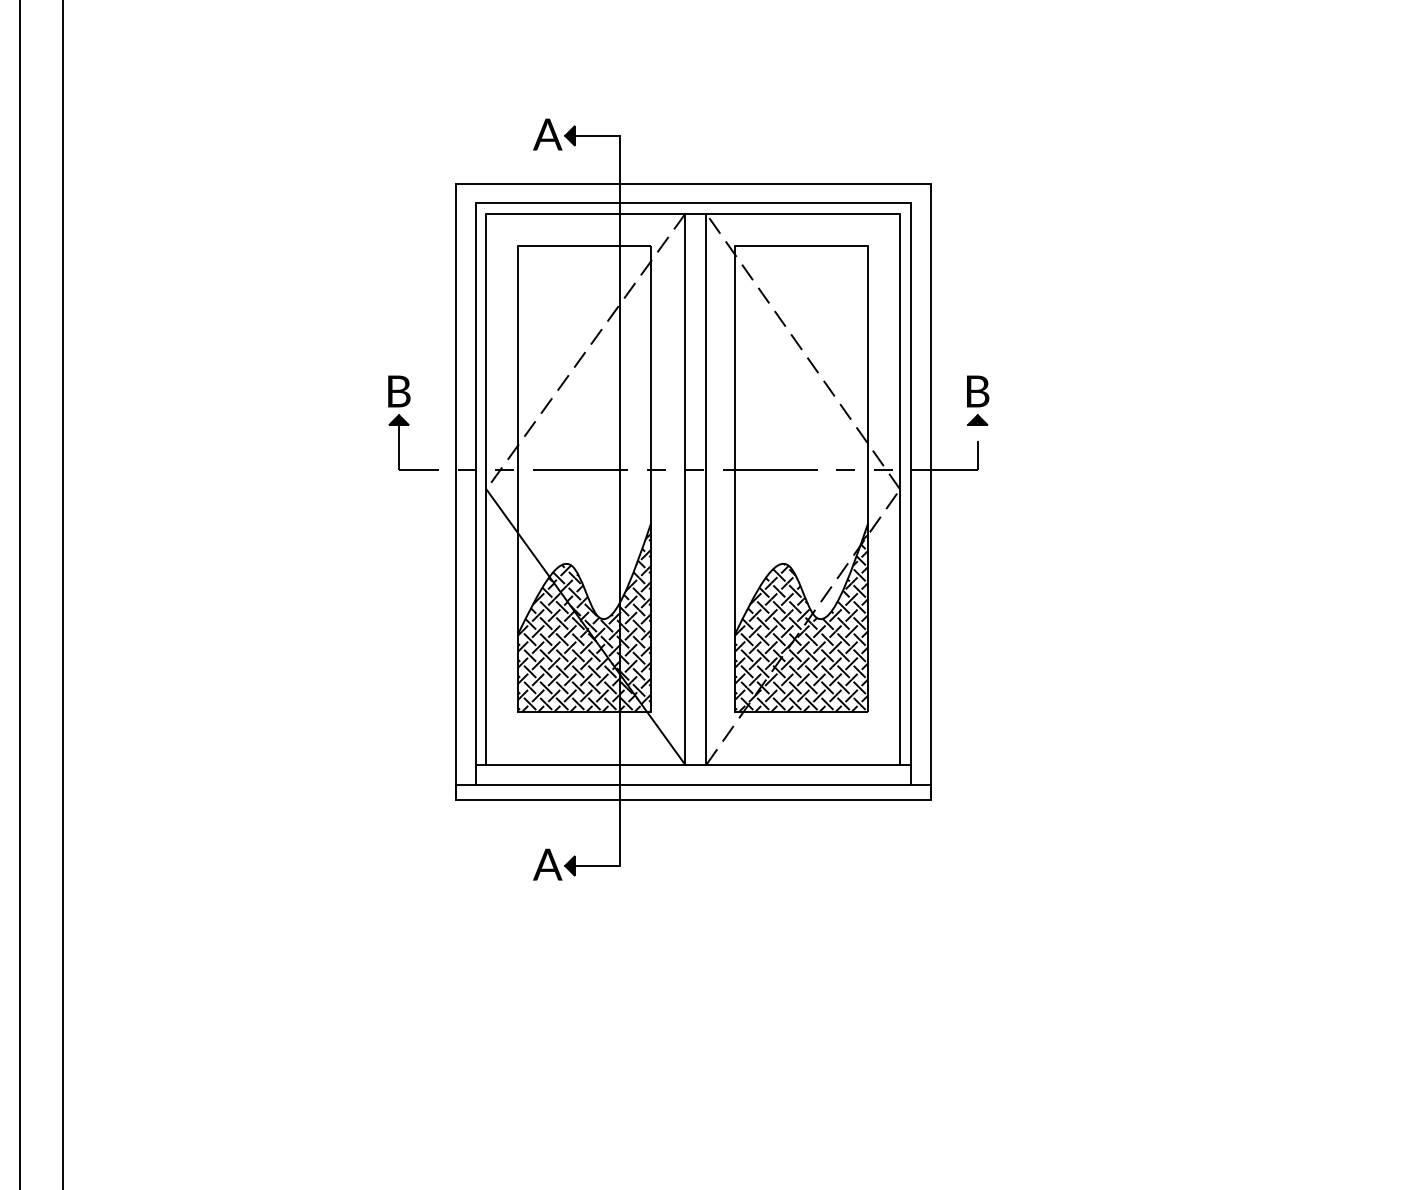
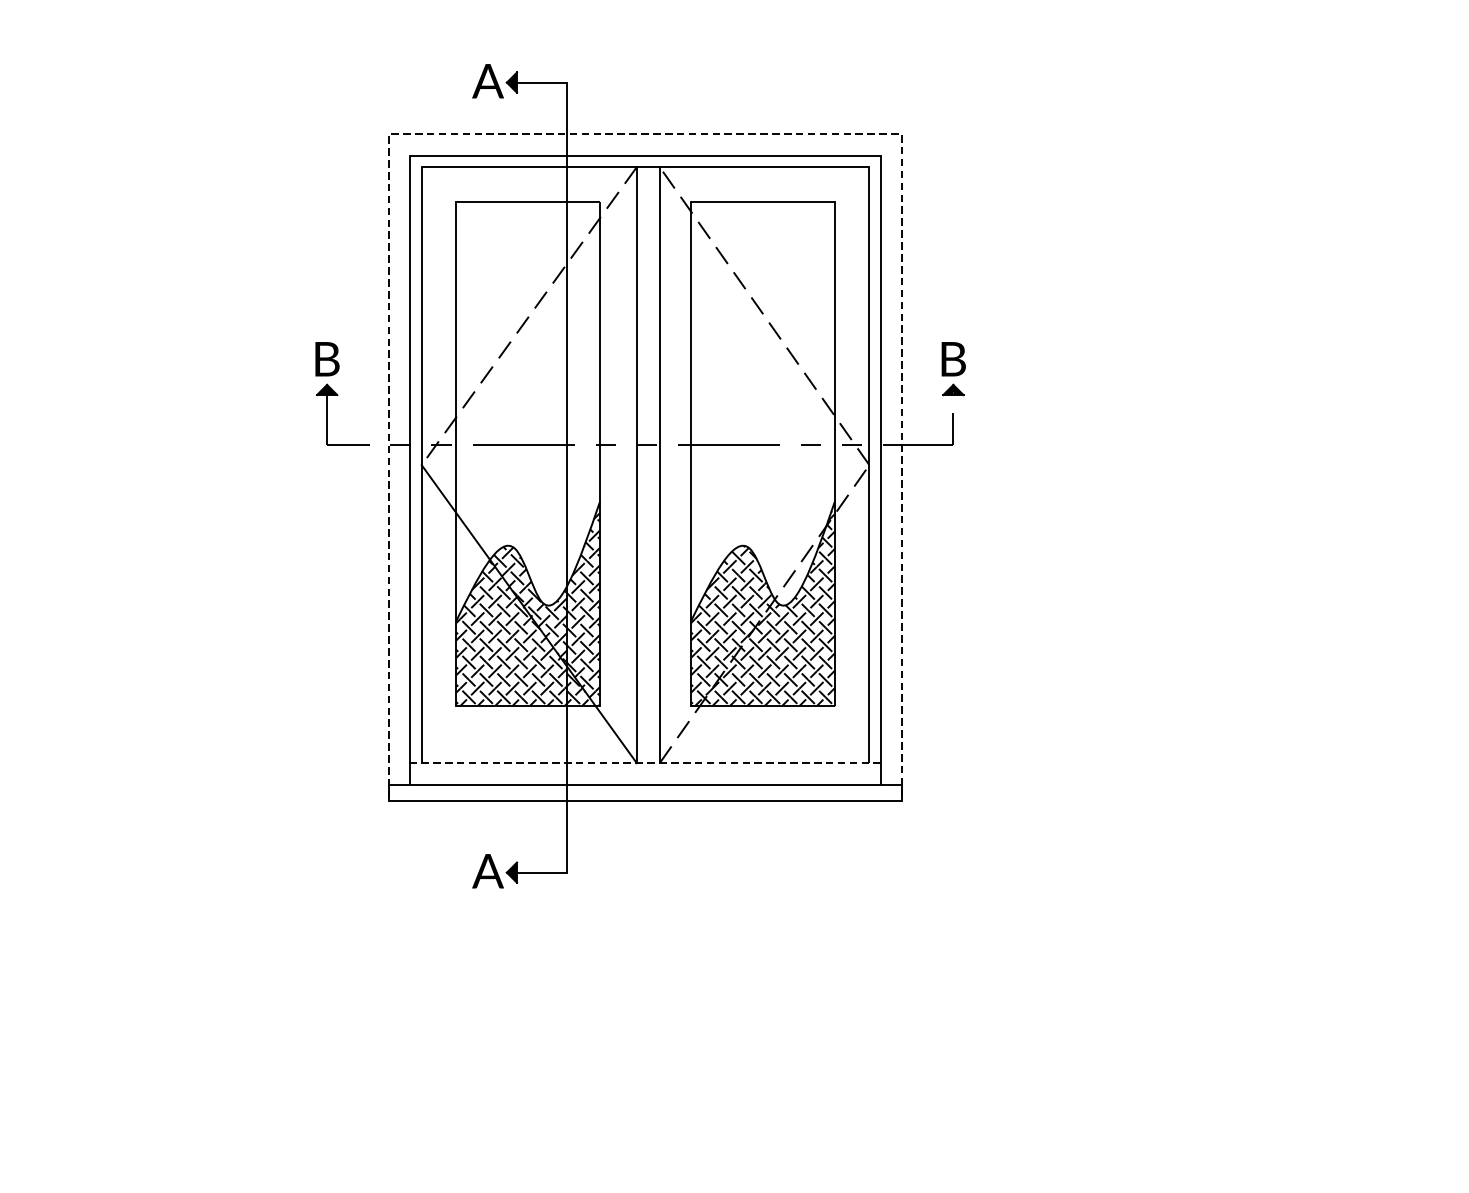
line: (693, 183) -> (645, 134), solid -> dashed
line: (693, 764) -> (645, 762), solid -> dashed

